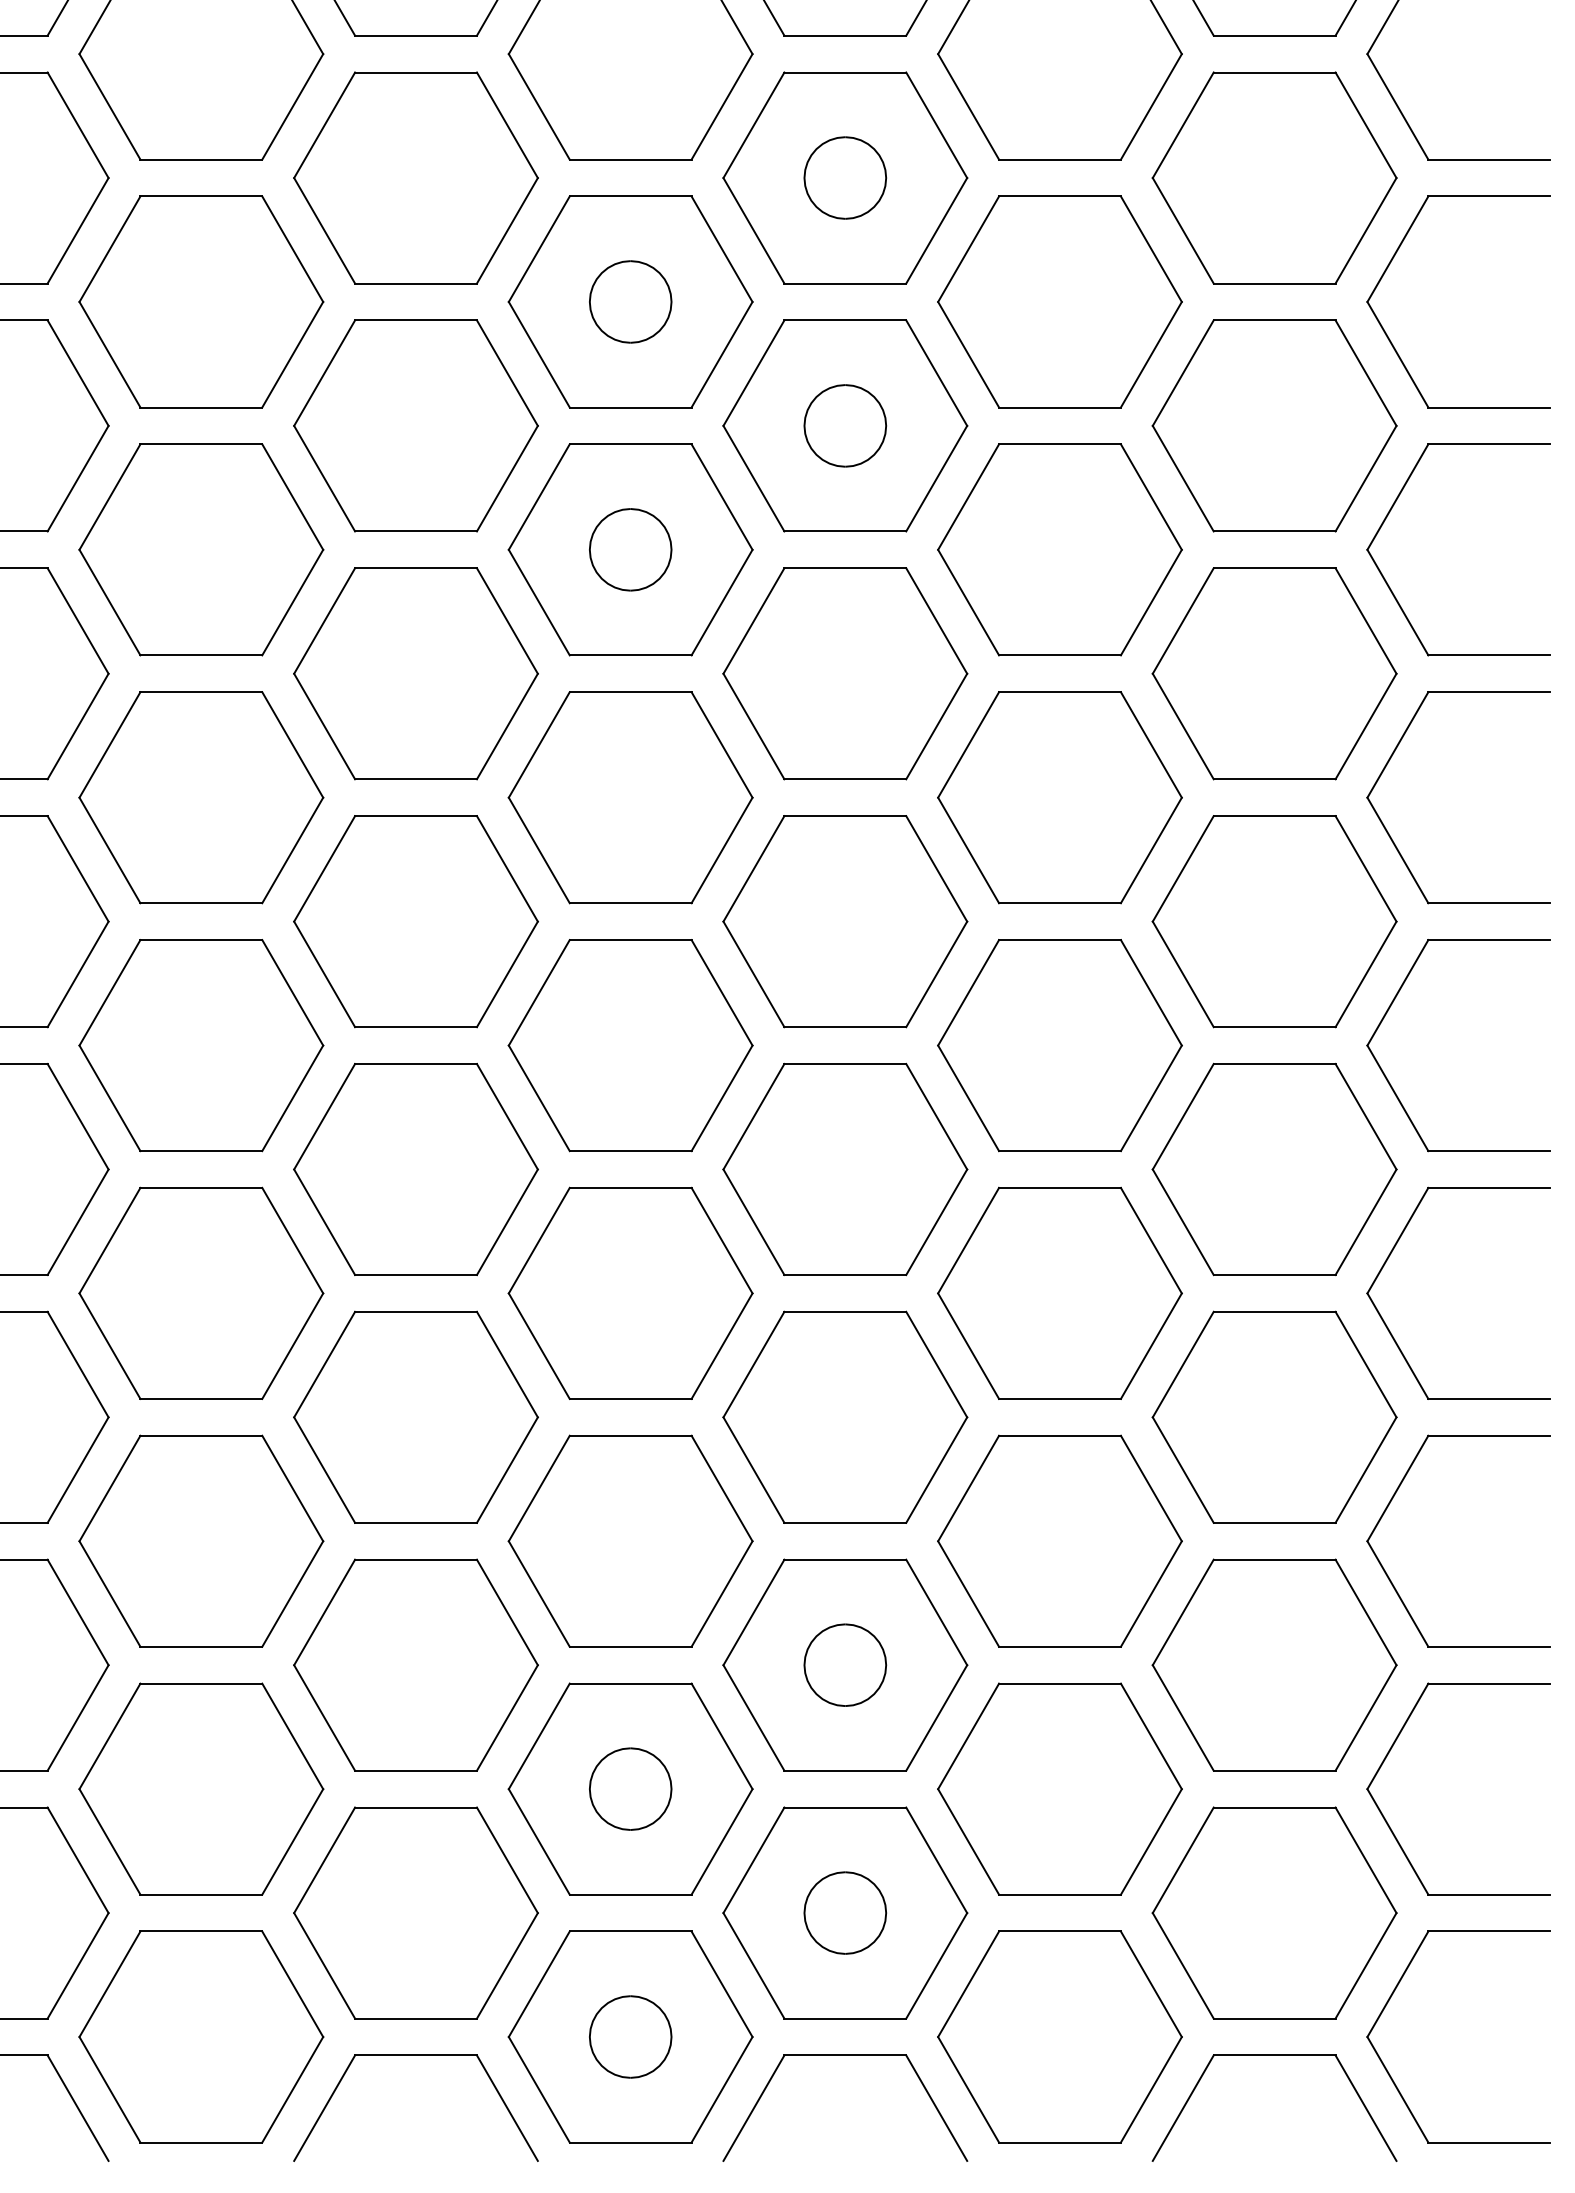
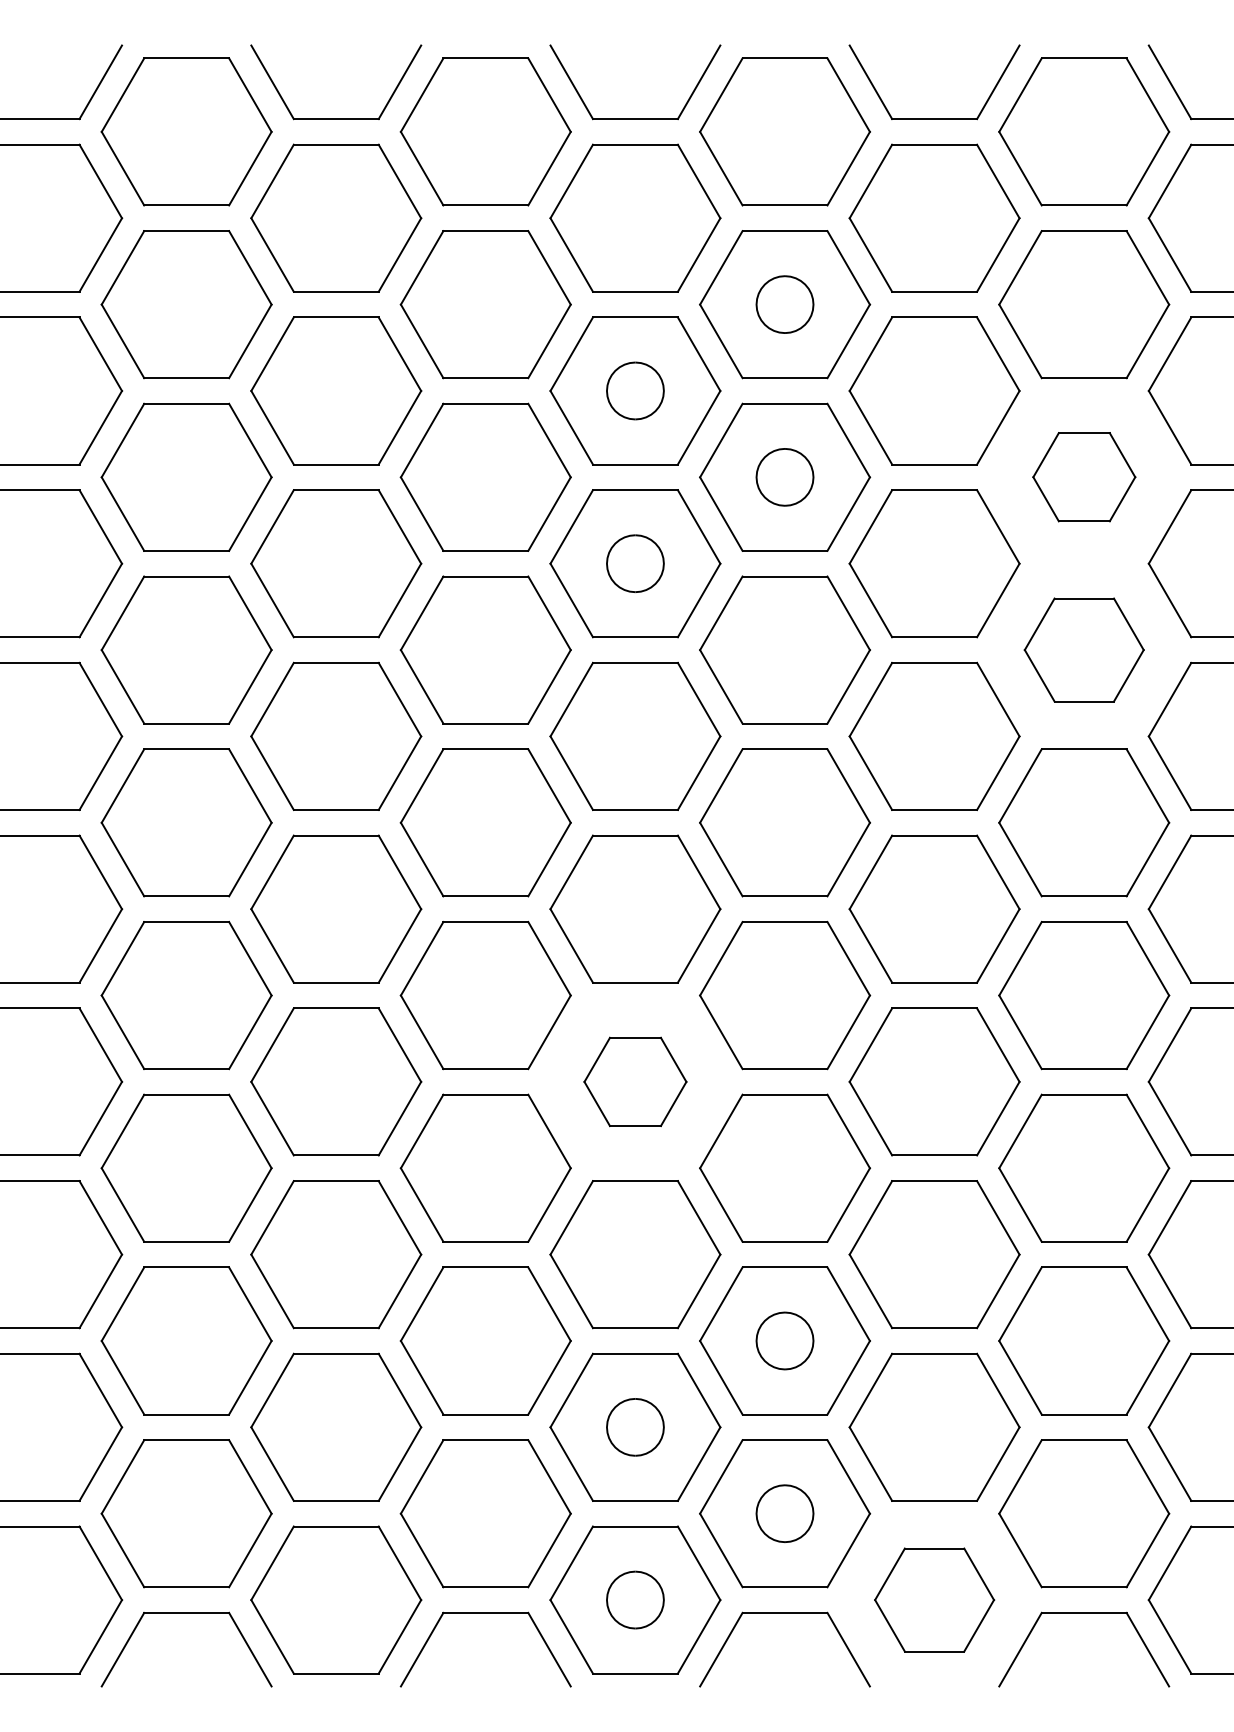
part: (1275, 424) -> (1084, 476), size x0.6
part: (1275, 672) -> (1084, 649), size x0.7
part: (630, 1292) -> (635, 1081), size x0.6
part: (1059, 2036) -> (934, 1599), size x0.7

